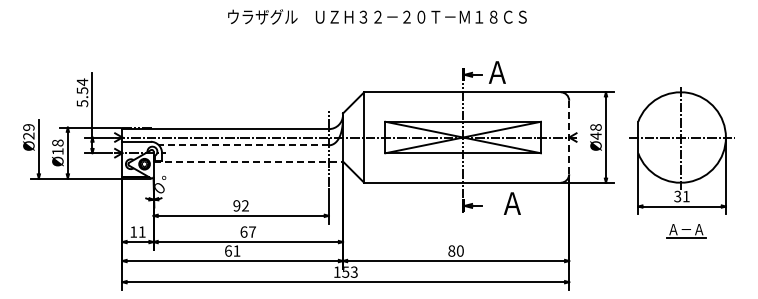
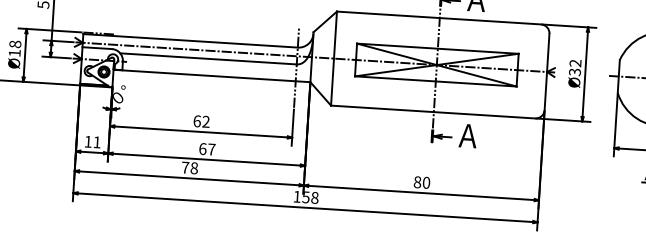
text: (595, 131) -> (574, 67), Ø48 -> Ø32
line: (569, 137) -> (547, 72), dashed -> solid
line: (243, 145) -> (208, 59), dashed -> solid
line: (249, 161) -> (213, 76), dashed -> solid
text: (511, 203) -> (467, 135), moved
text: (236, 205) -> (196, 120), 92 -> 62
text: (232, 250) -> (189, 167), 61 -> 78
text: (353, 271) -> (314, 197), 153 -> 158

